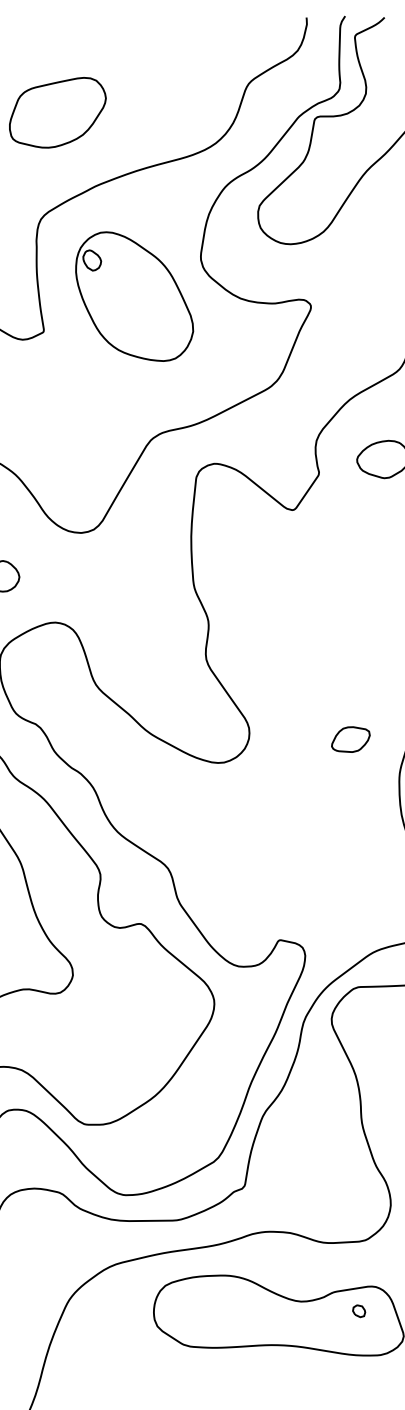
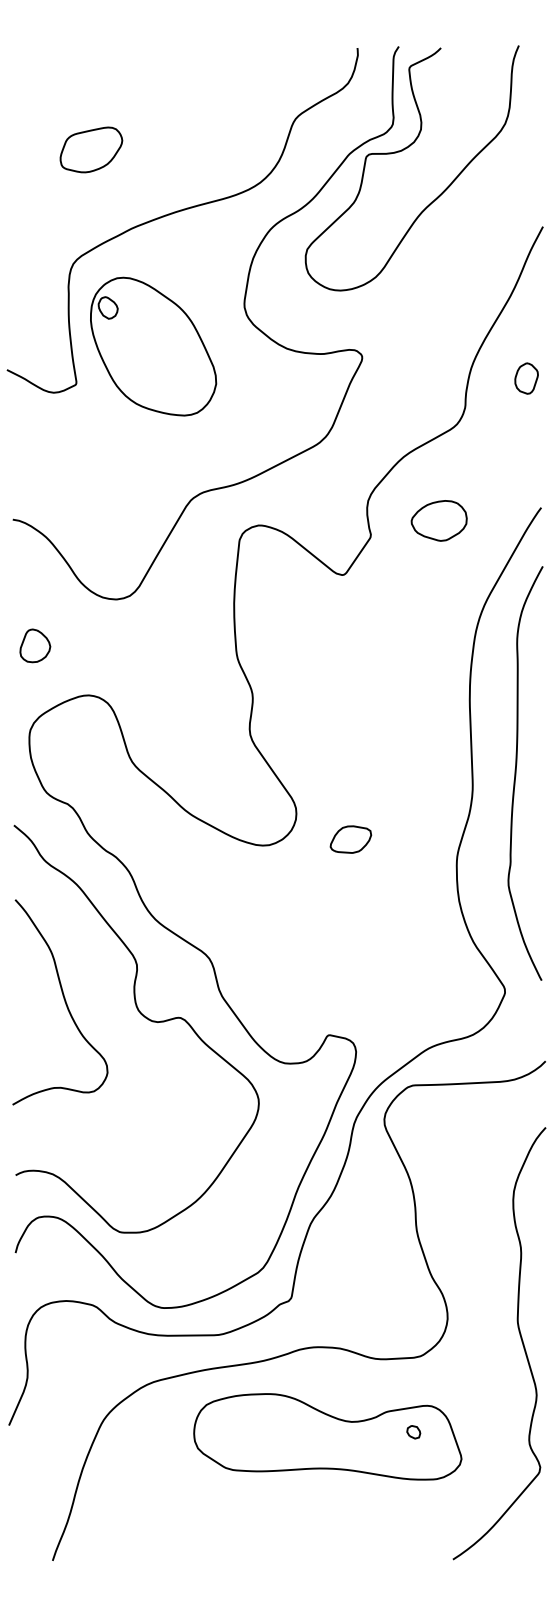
part: (57, 112) -> (91, 149), size x0.6
part: (134, 296) -> (153, 346), moved
part: (350, 739) -> (350, 839), moved

